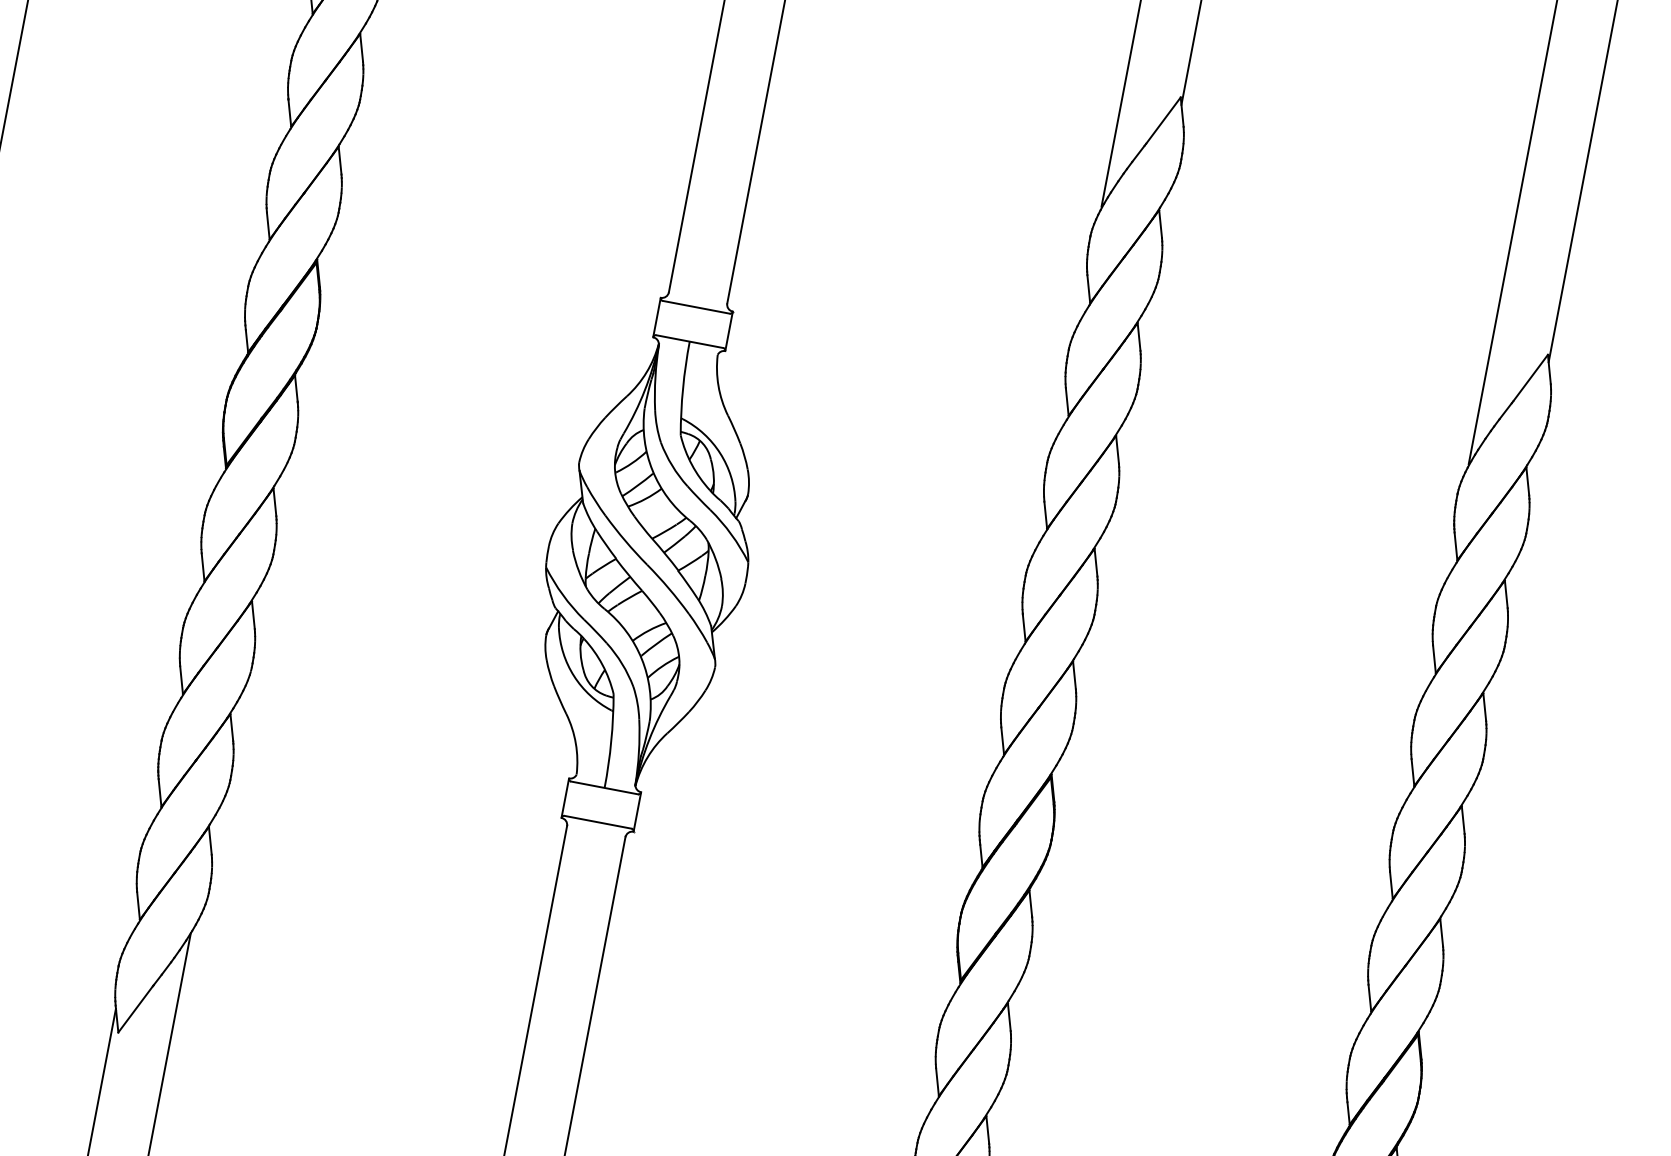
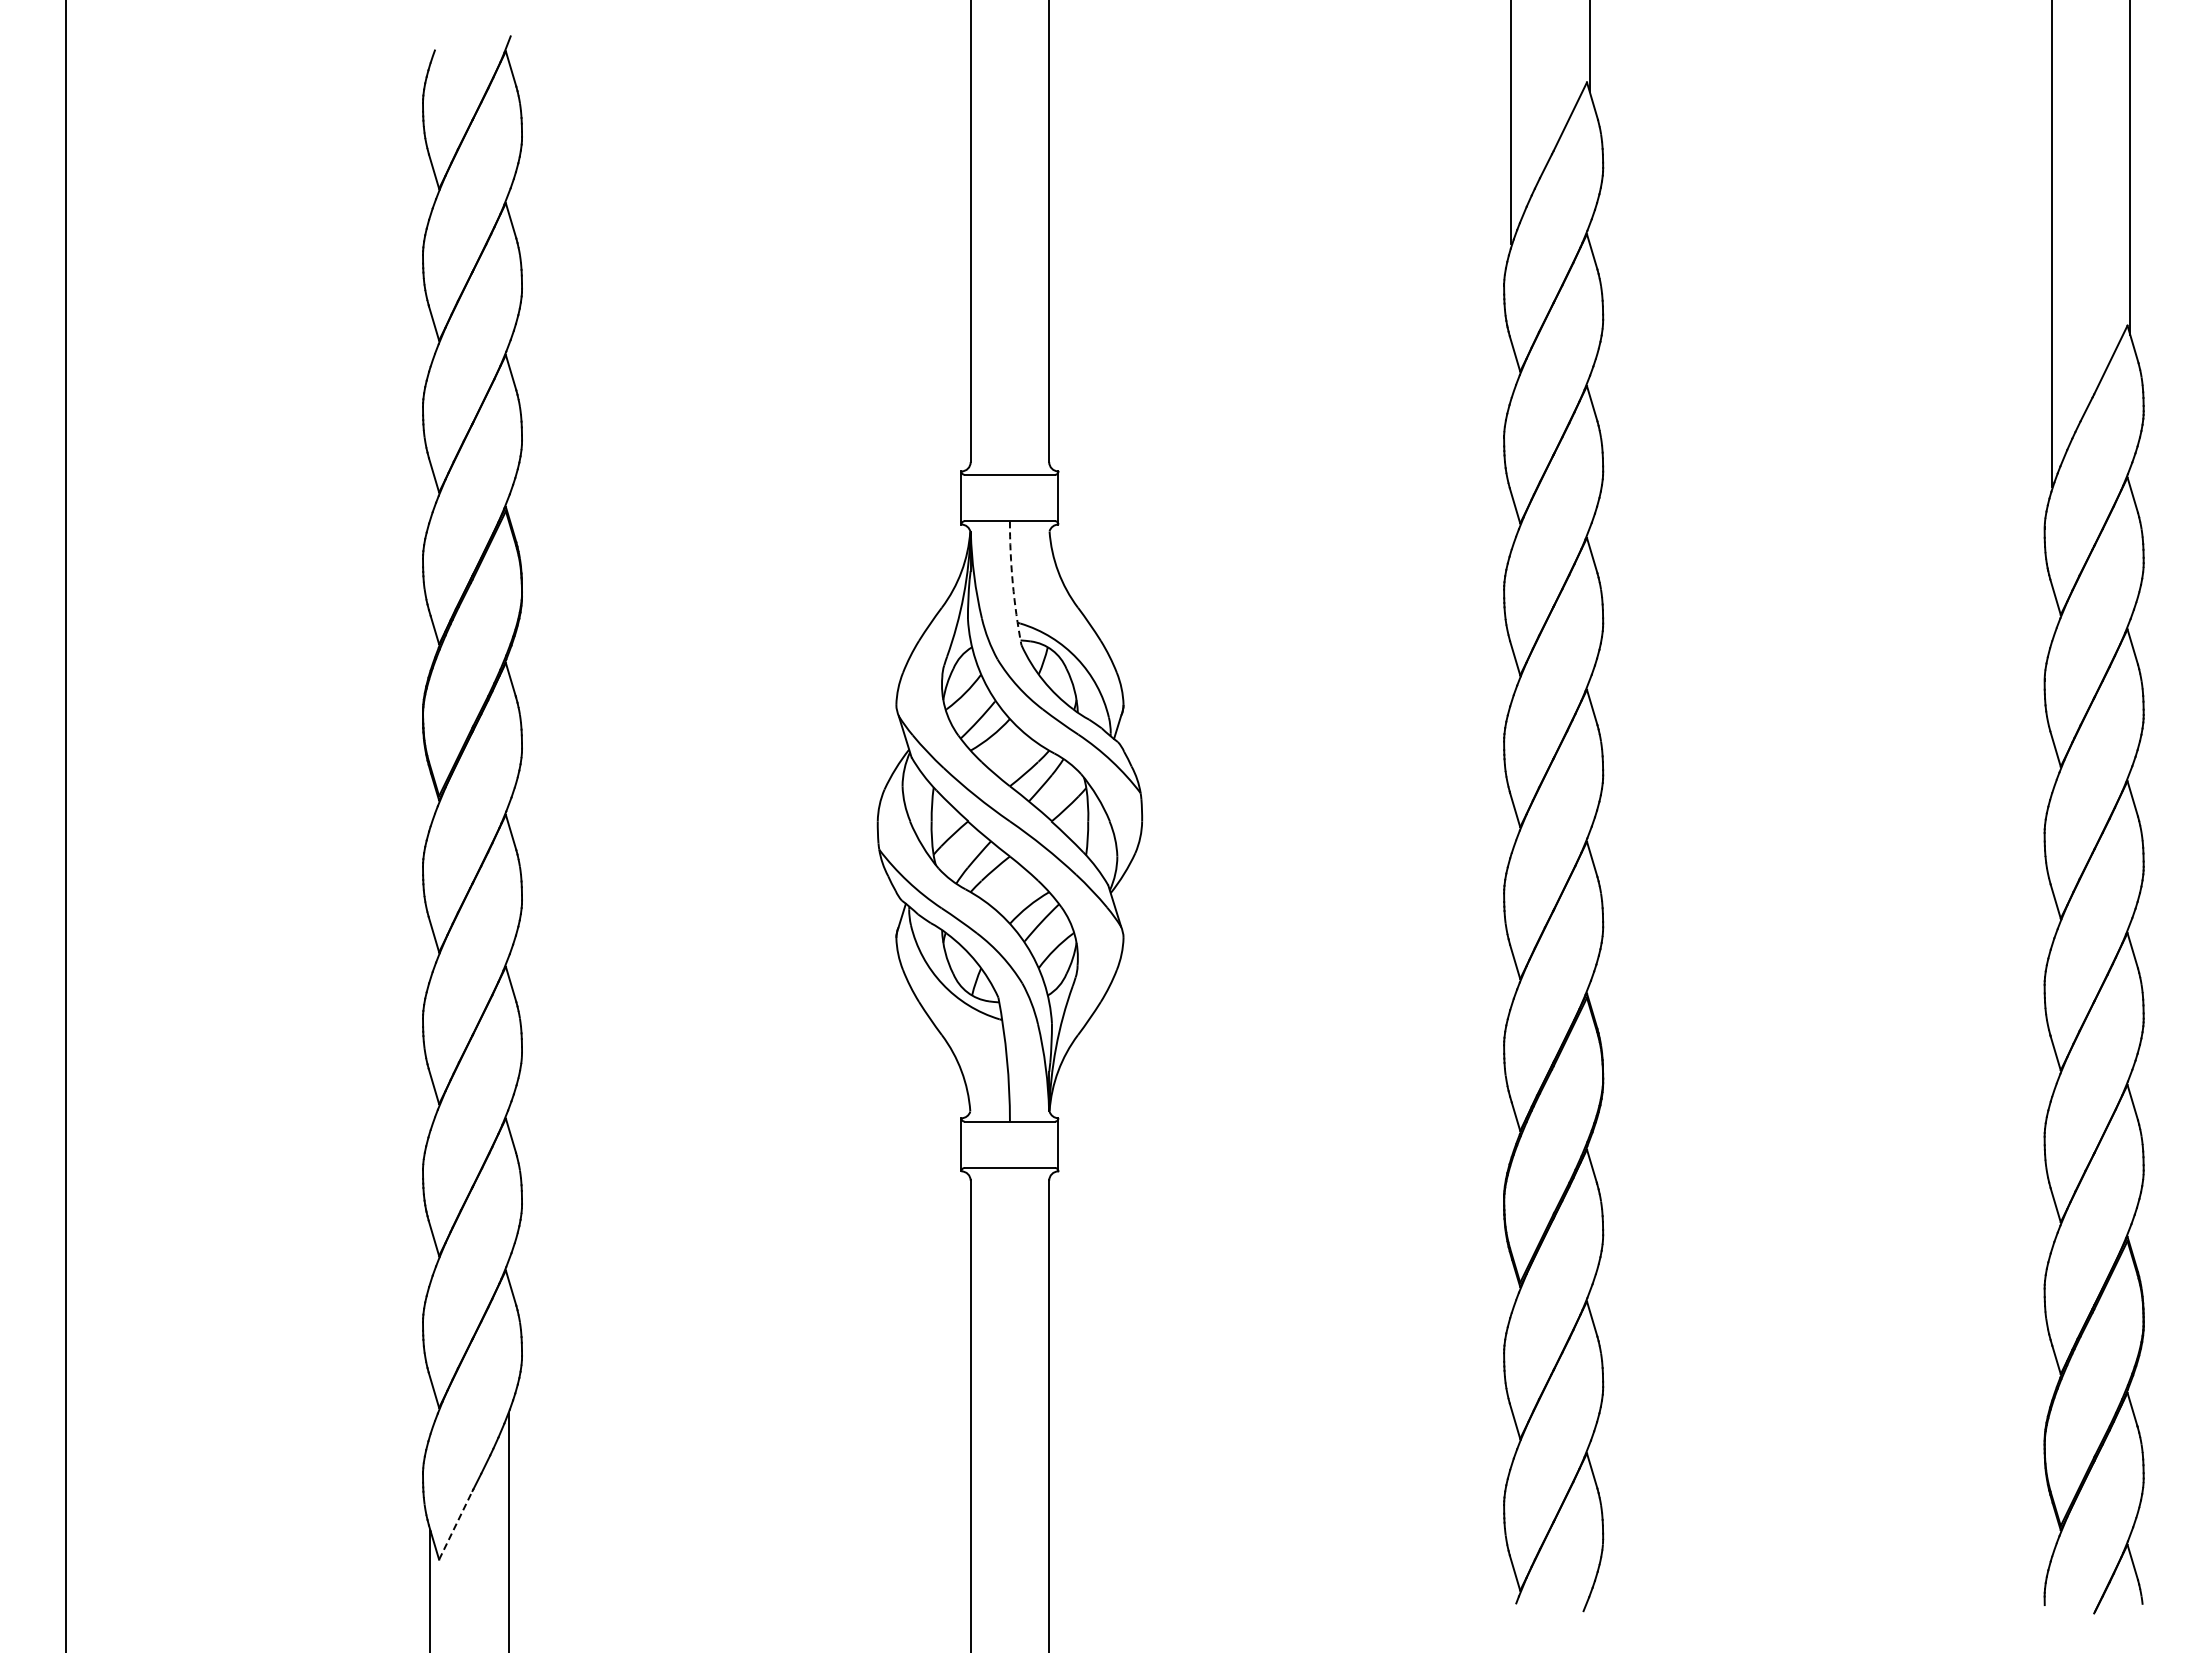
arc: (682, 388) -> (1012, 583), solid -> dashed
line: (136, 1008) -> (456, 1524), solid -> dashed

